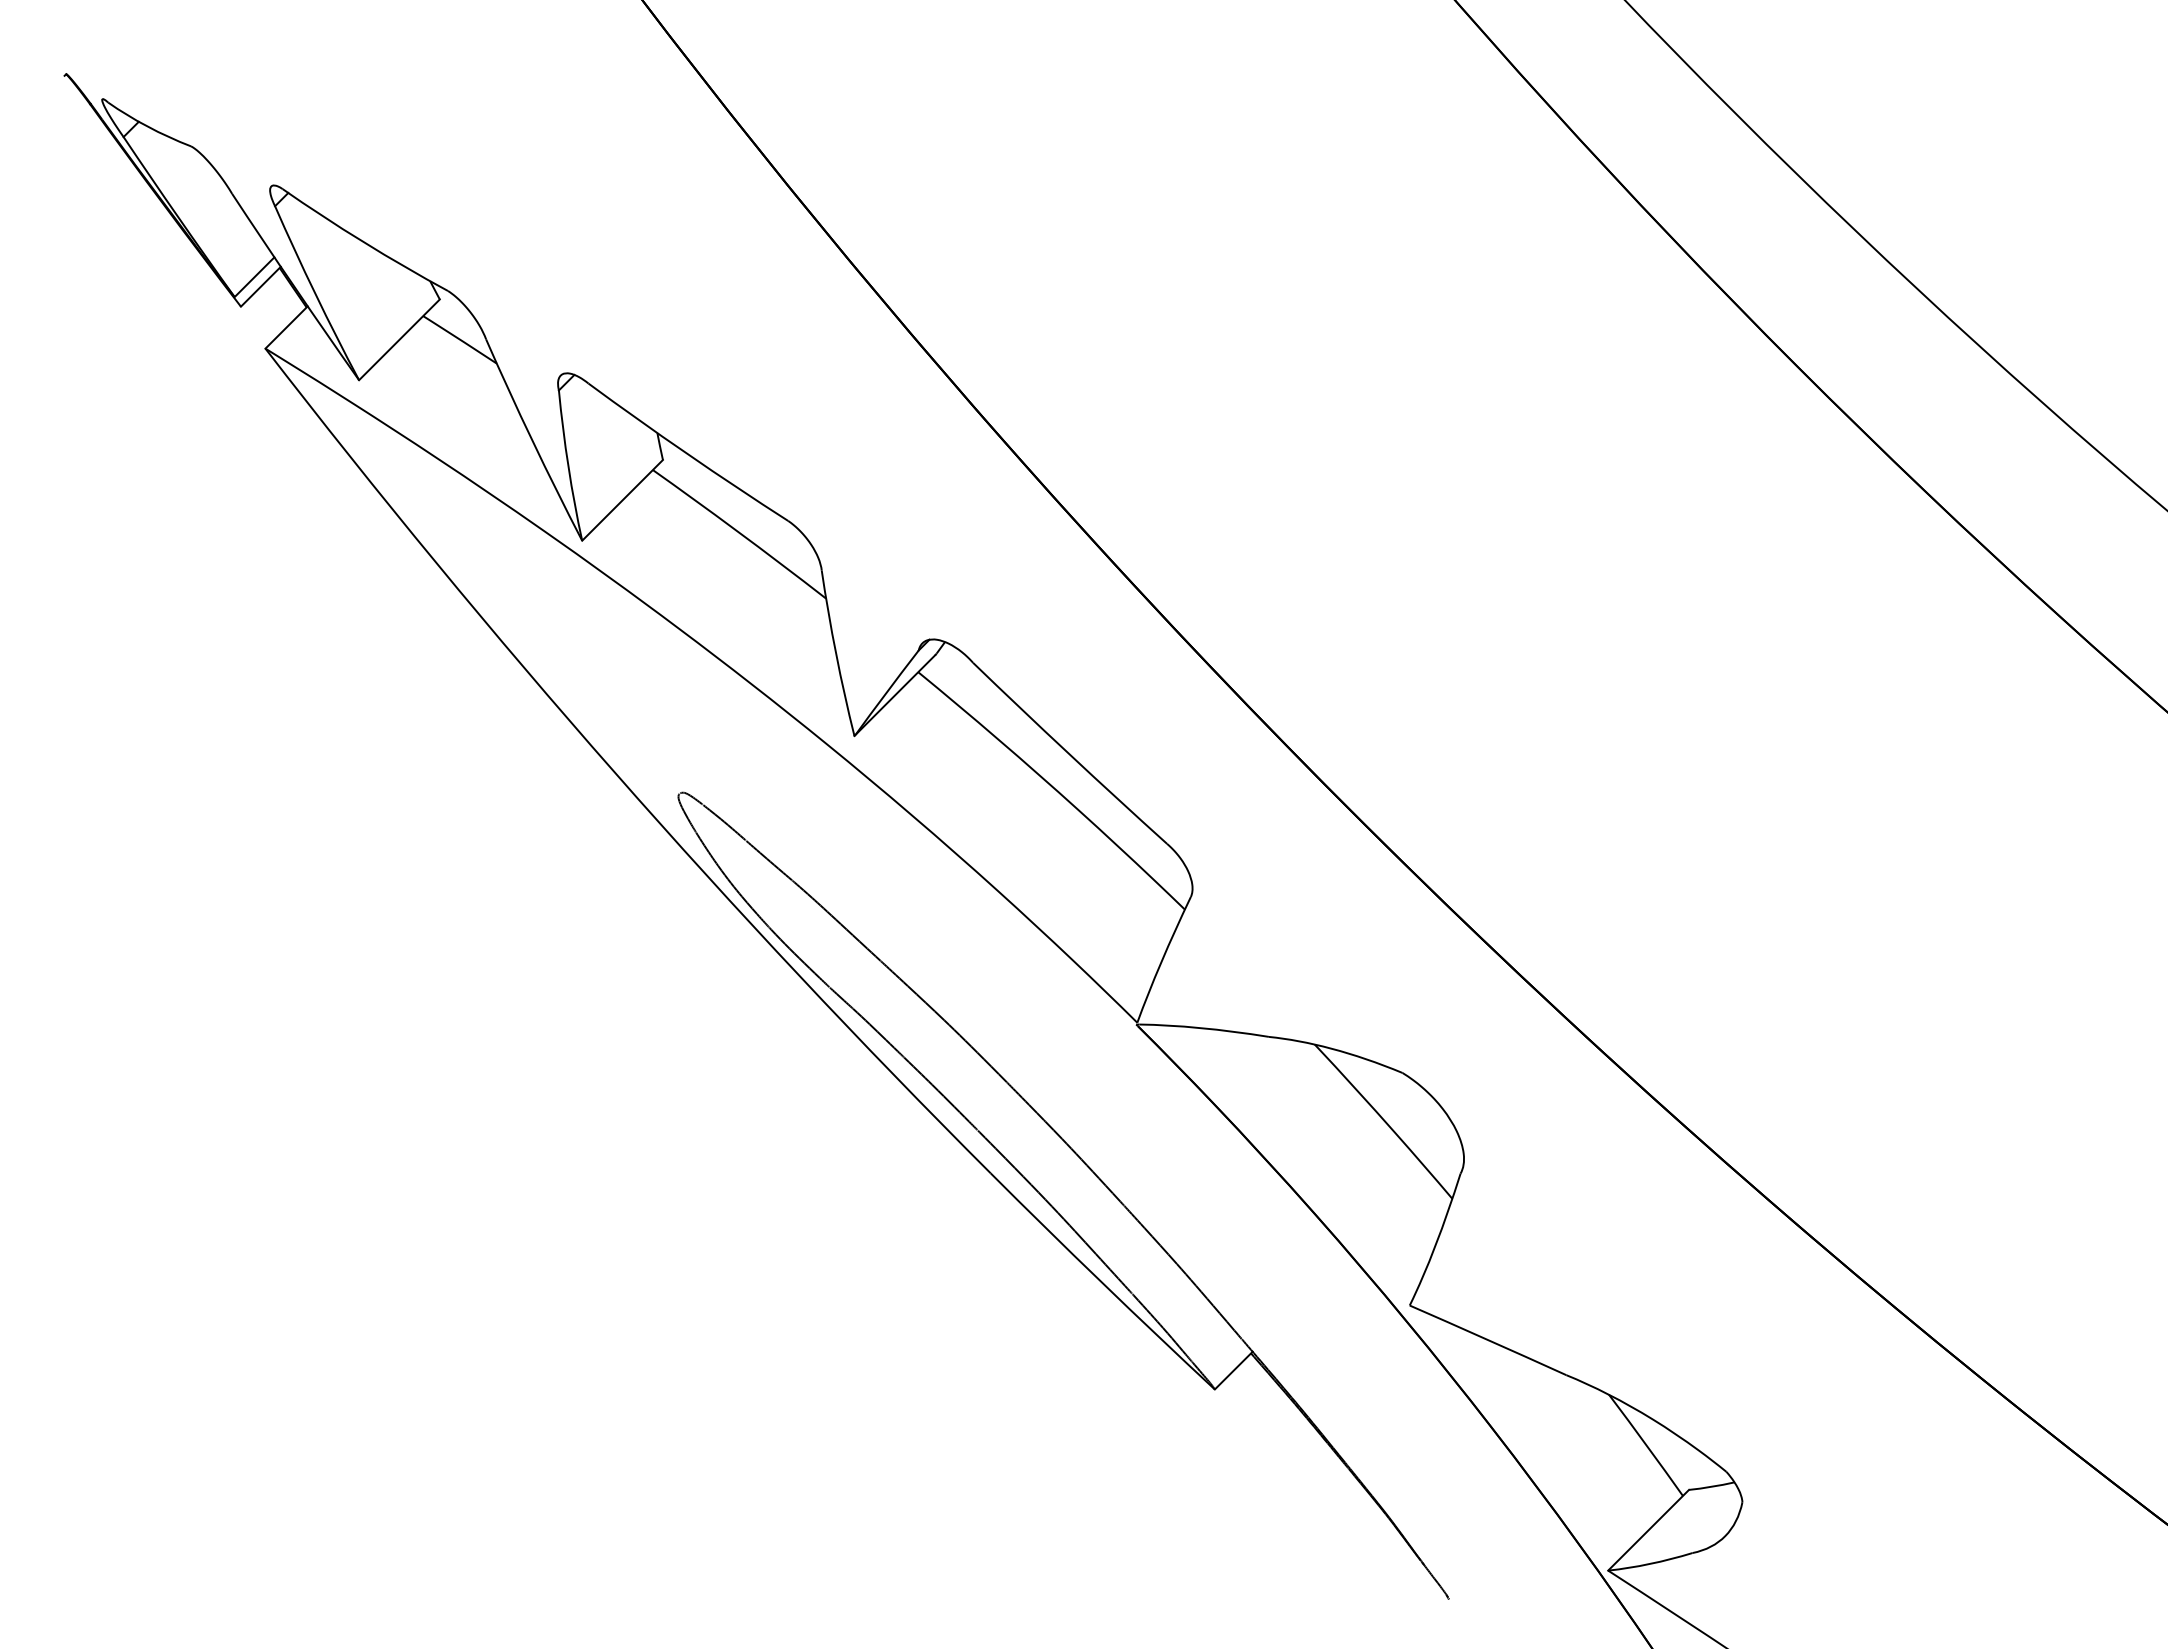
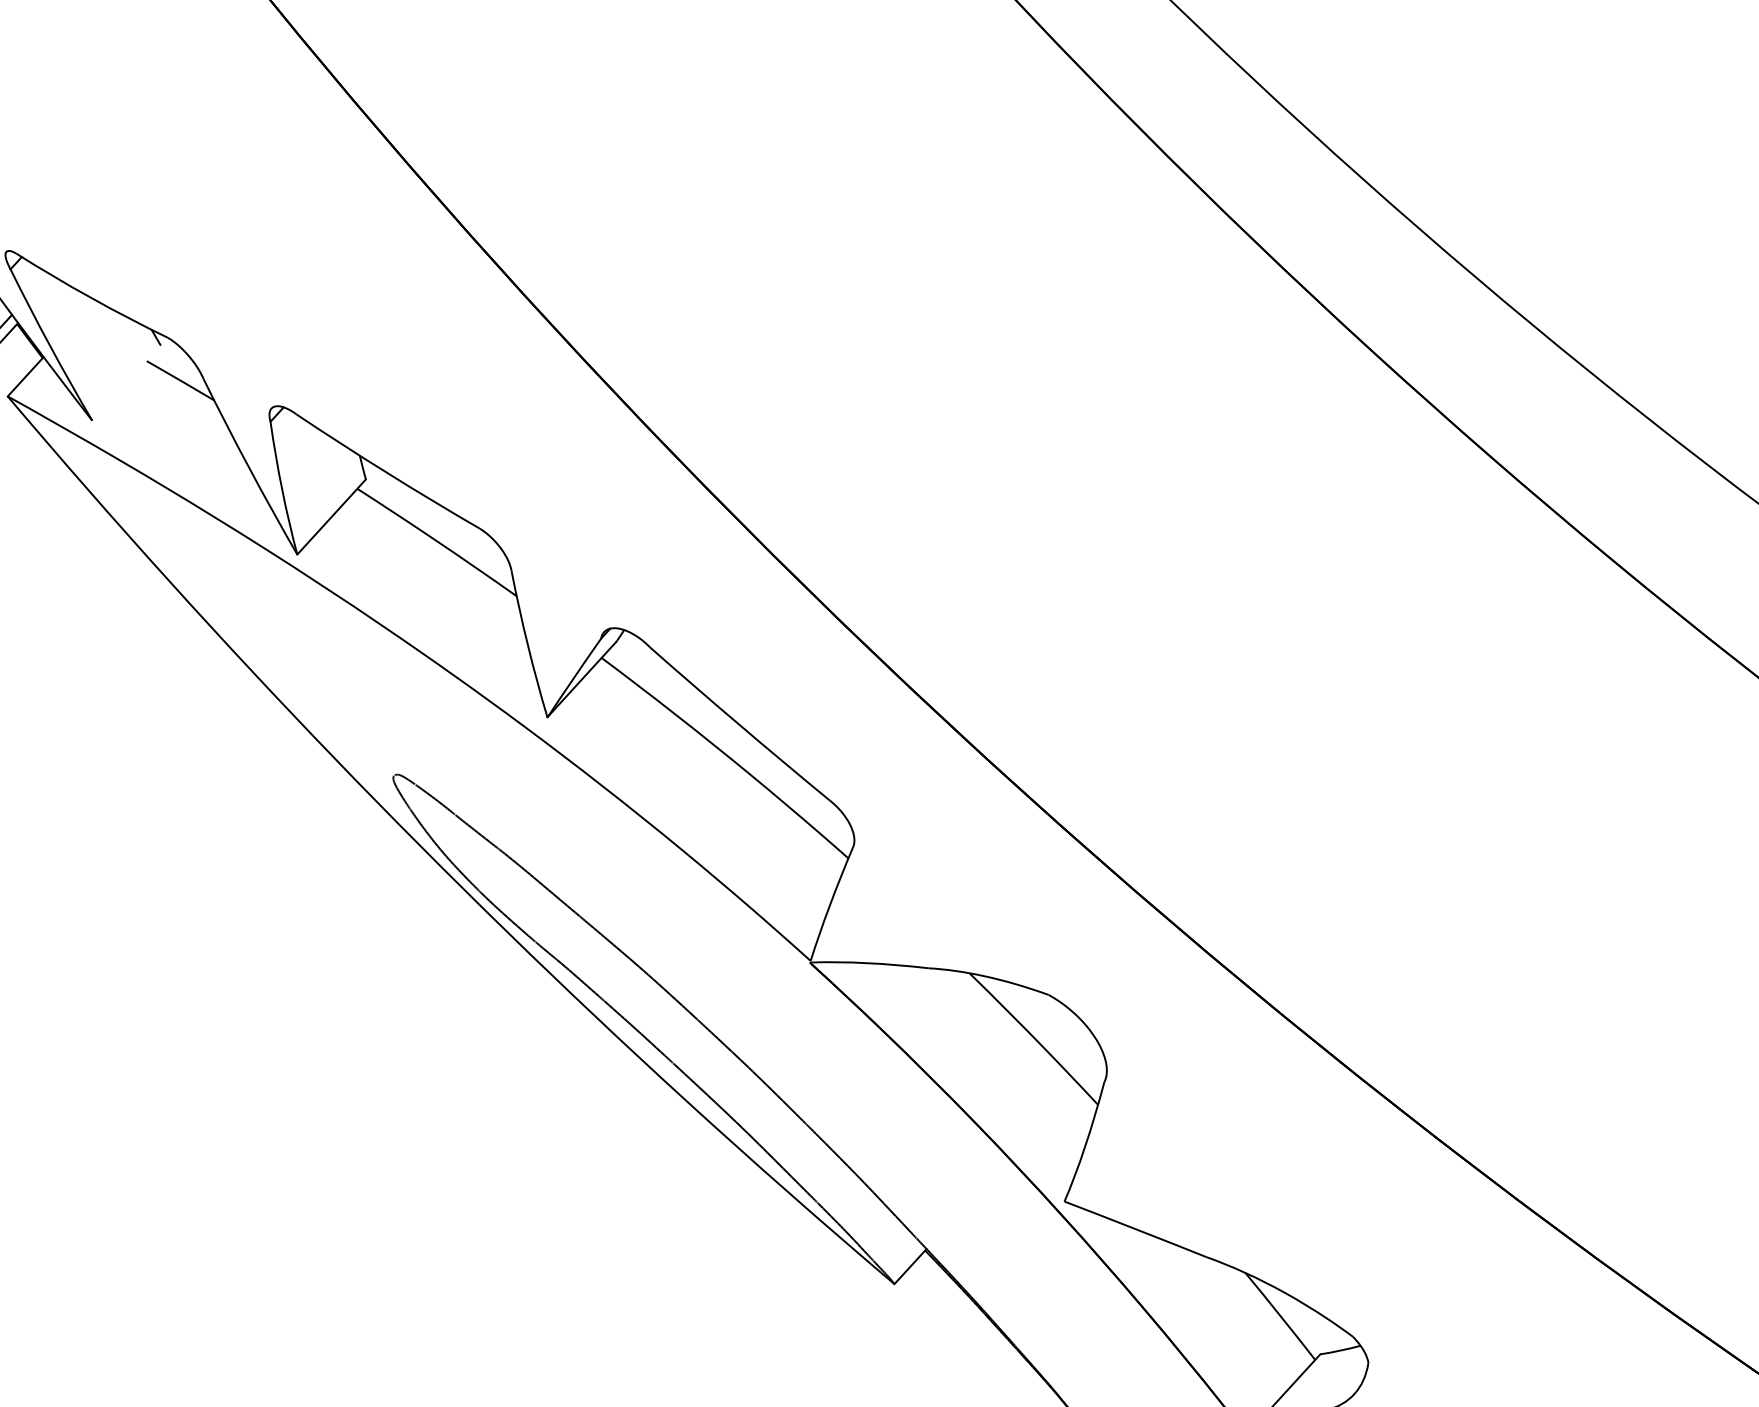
line: (399, 339) -> (126, 382), removed

